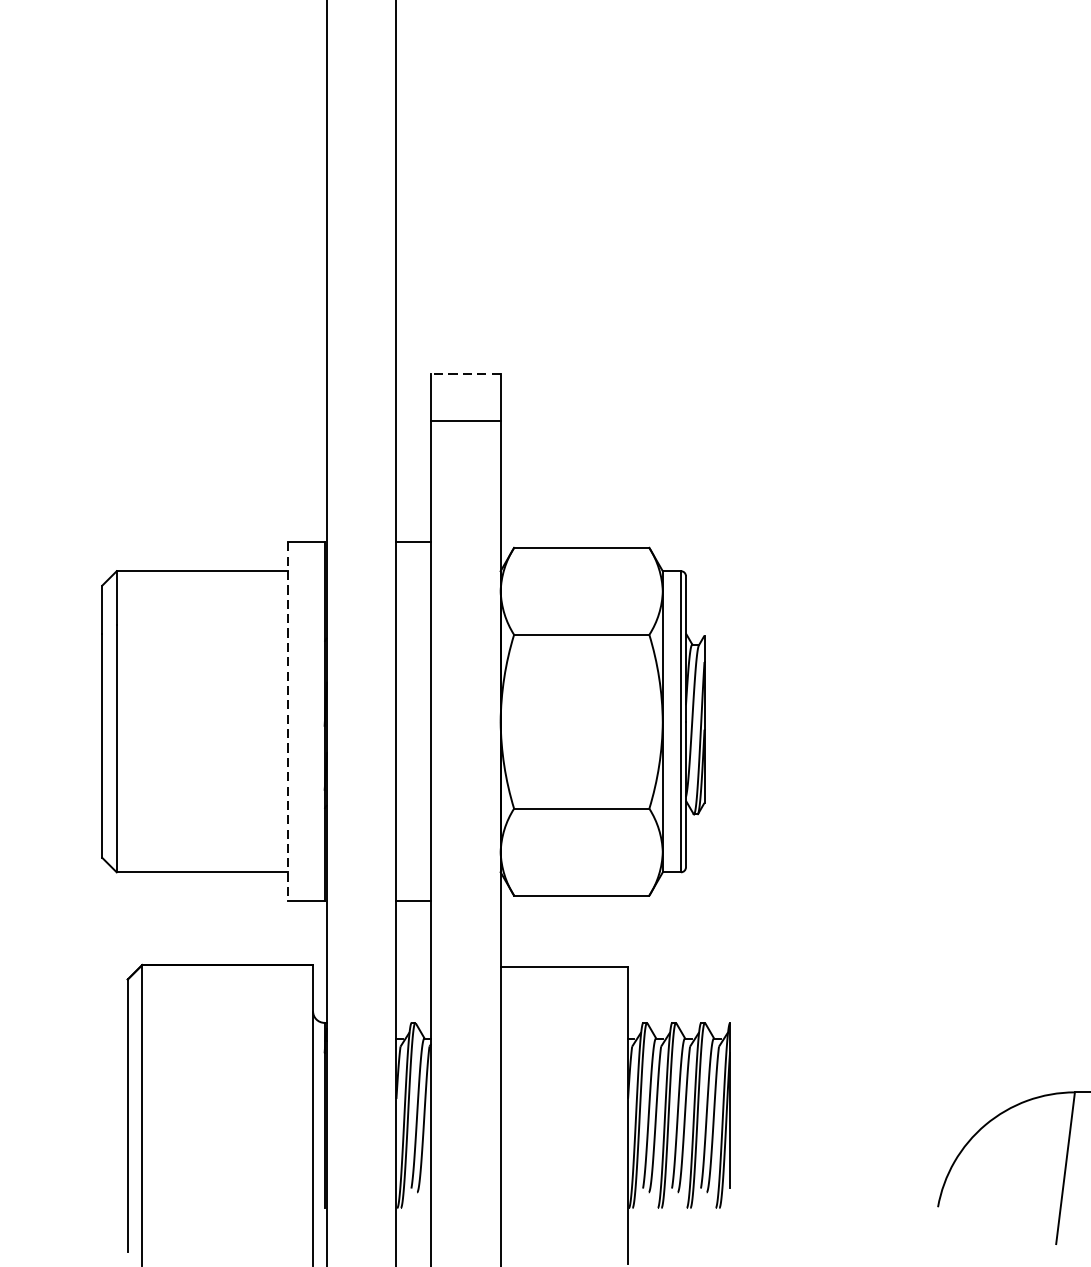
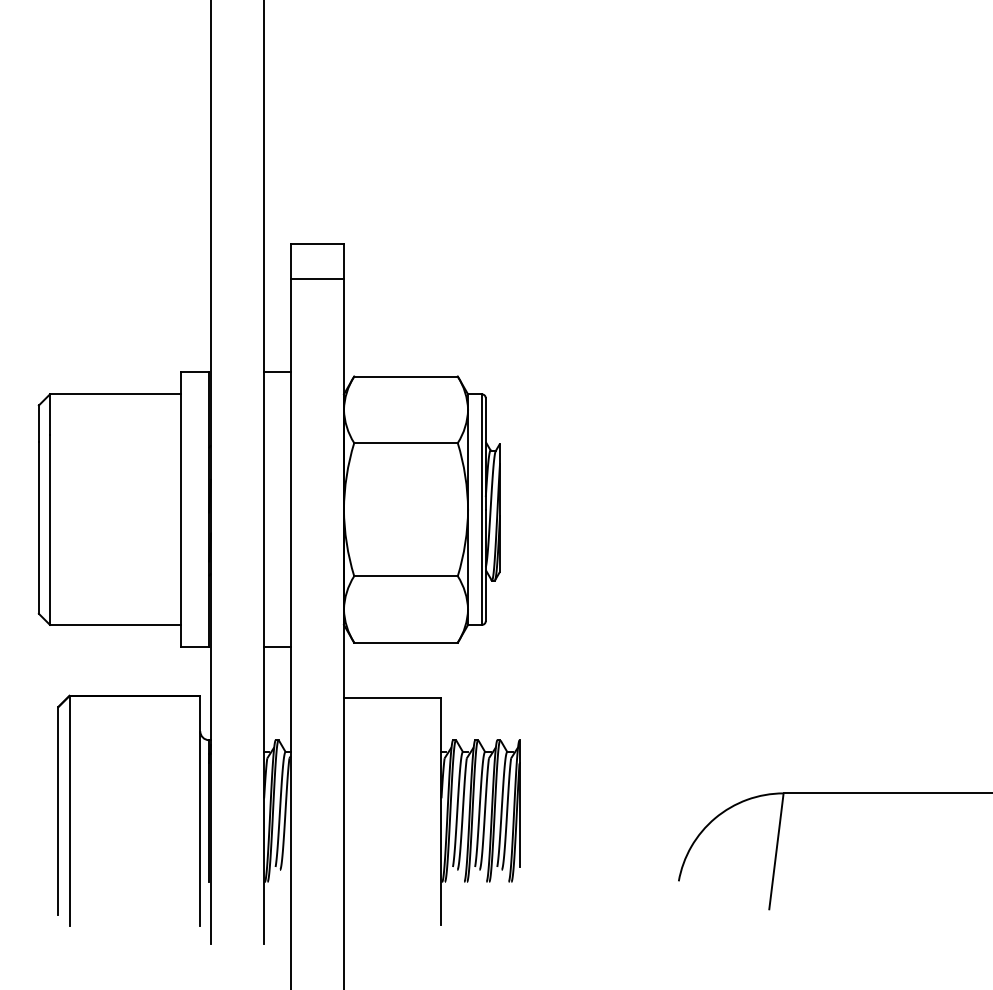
line: (466, 374) -> (317, 243), dashed -> solid
line: (287, 722) -> (180, 510), dashed -> solid

